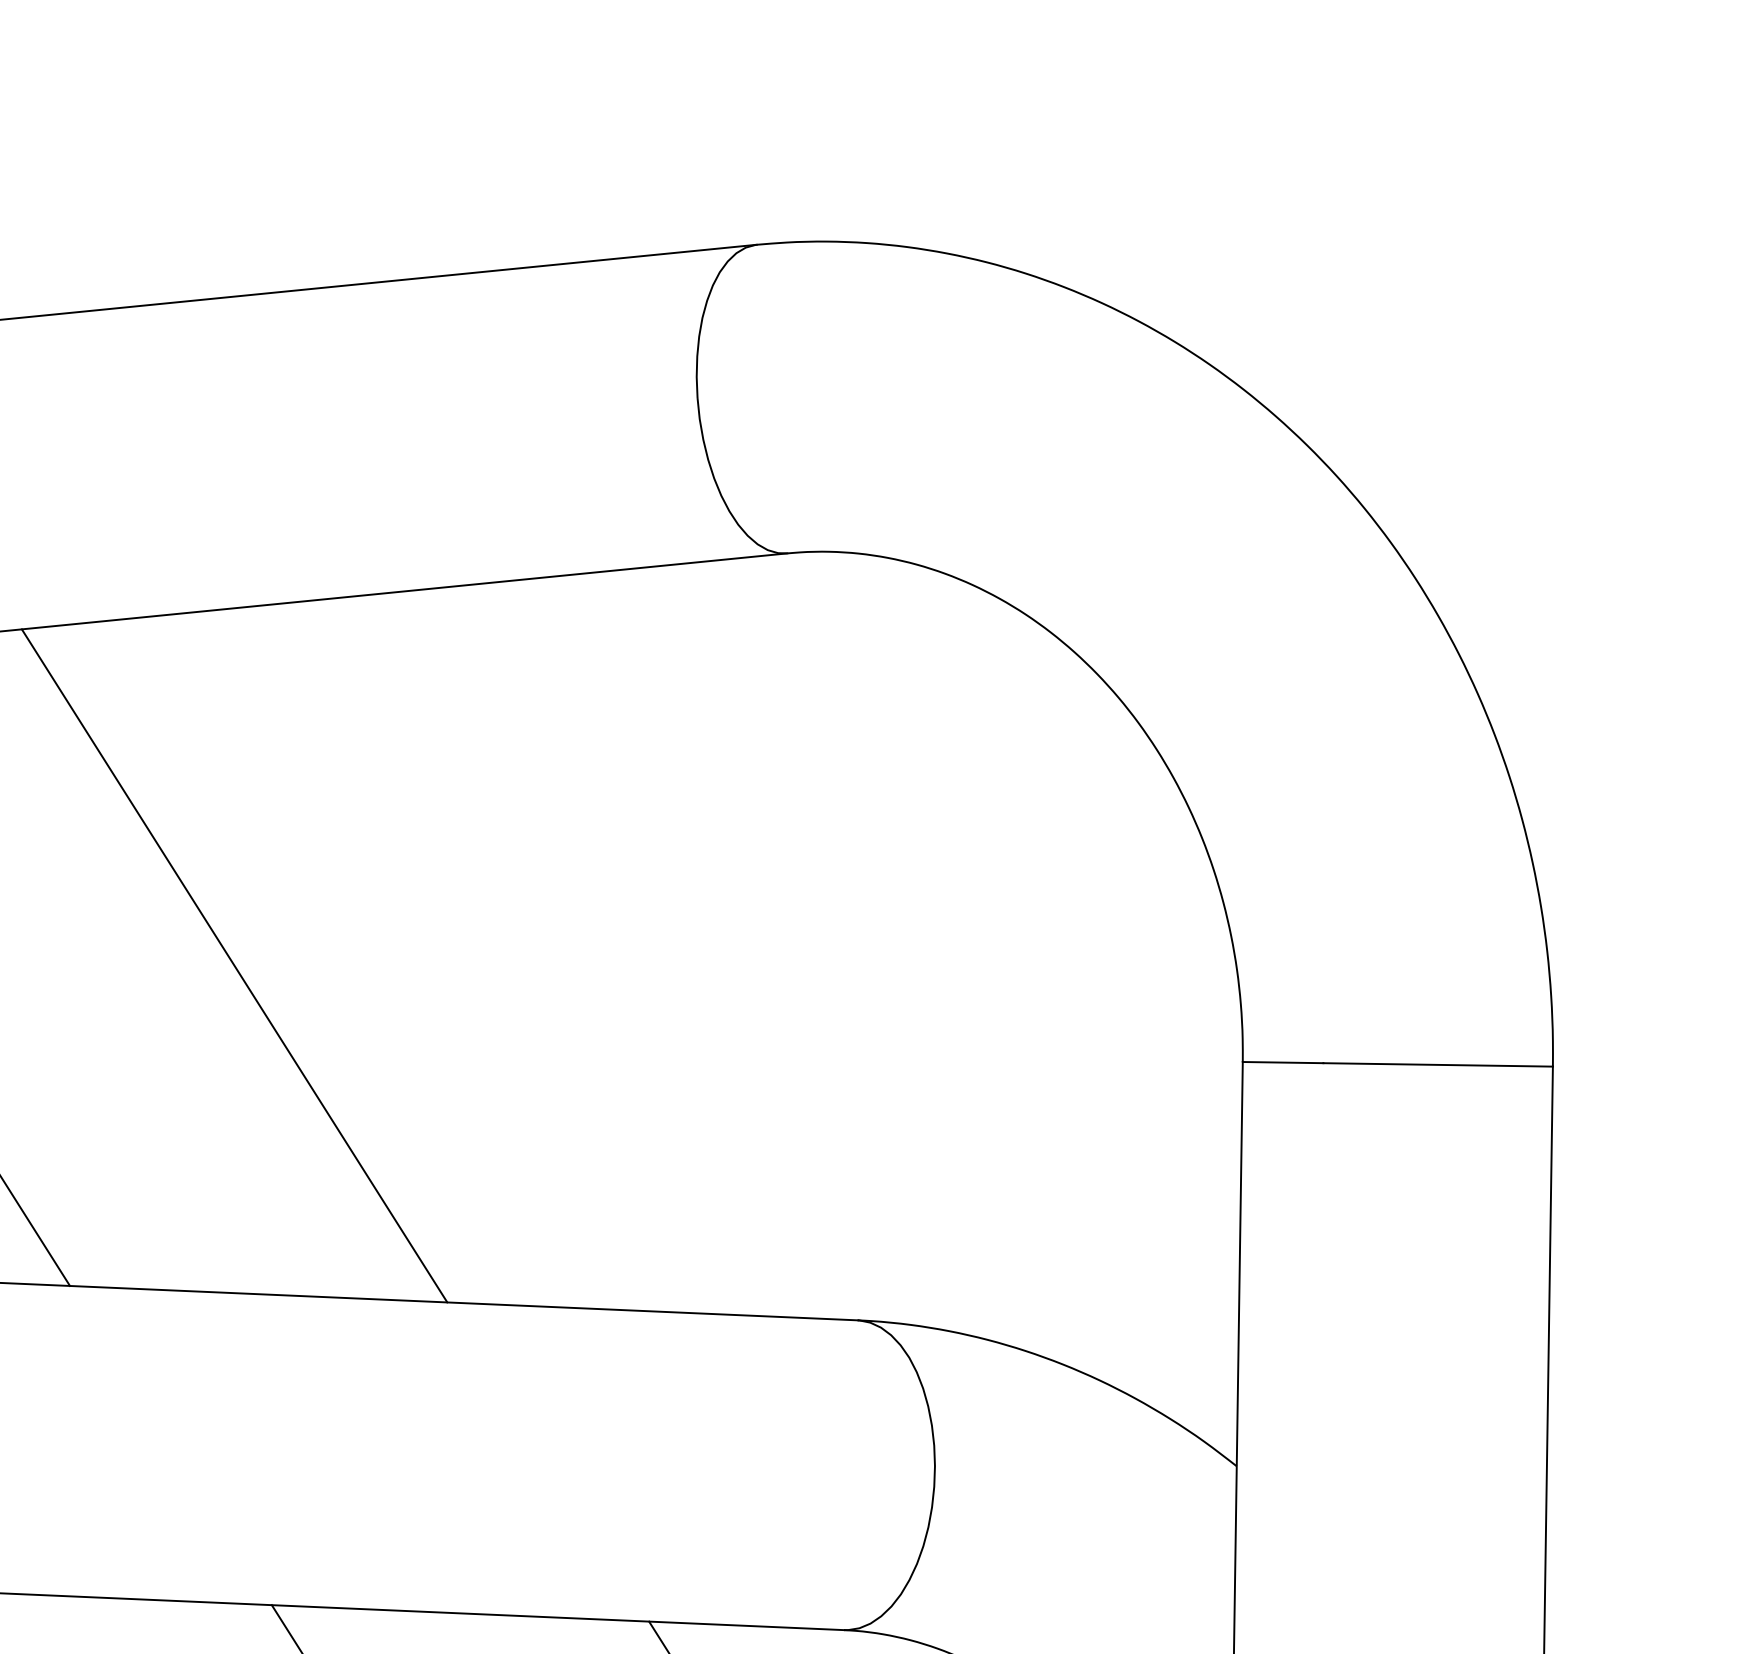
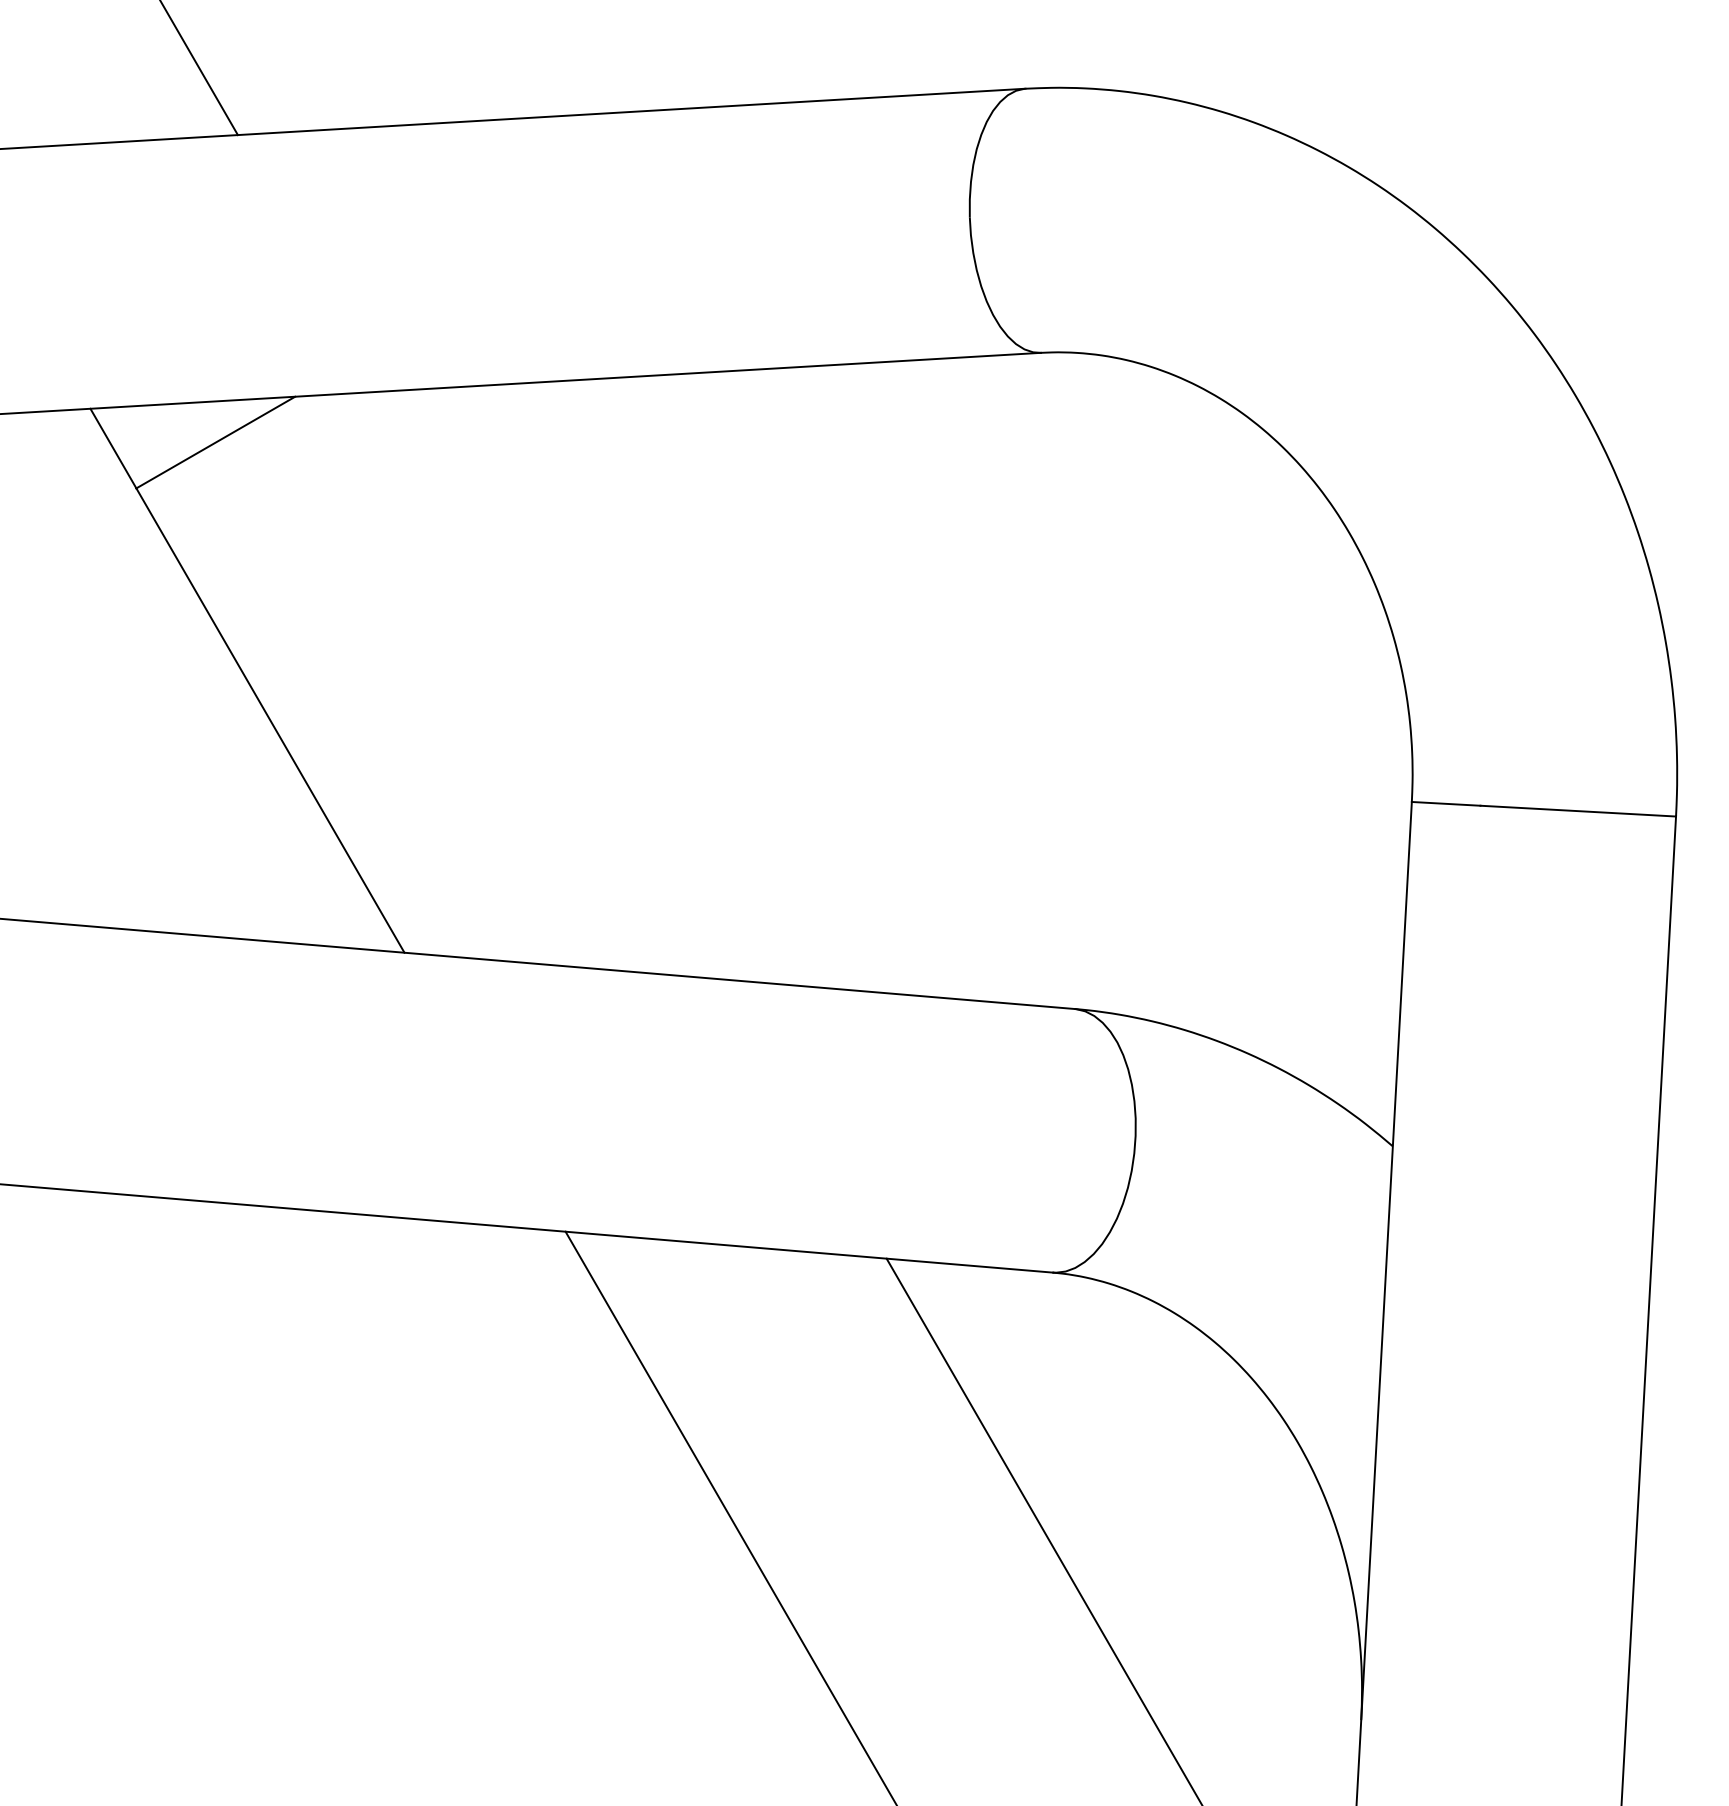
line: (234, 965) -> (555, 685), removed

